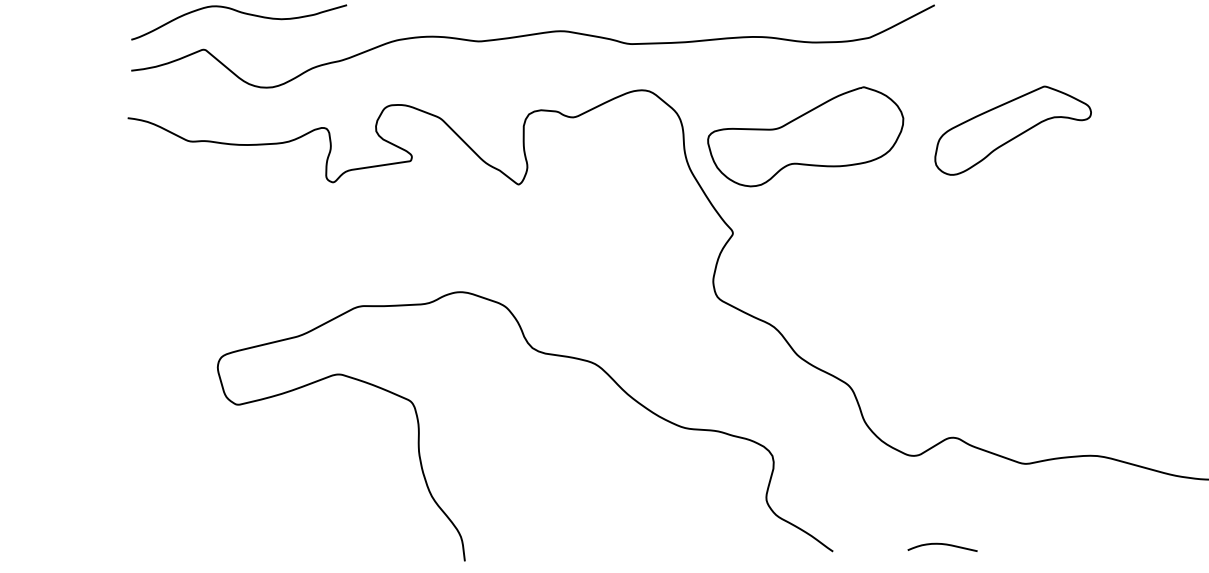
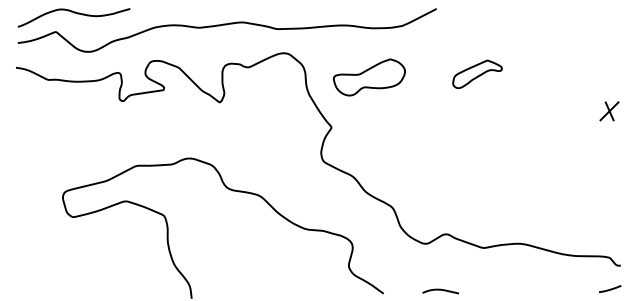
part: (1013, 131) -> (477, 74), size x0.6
part: (805, 136) -> (369, 77), size x0.7

